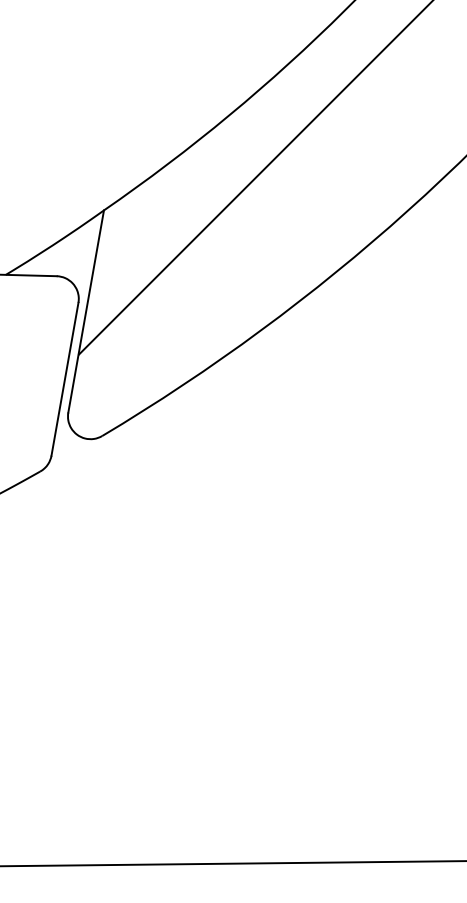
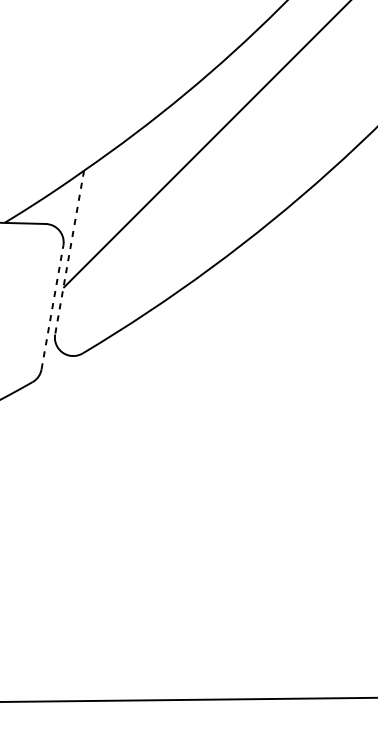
line: (86, 311) -> (69, 252), solid -> dashed
line: (64, 379) -> (52, 307), solid -> dashed

